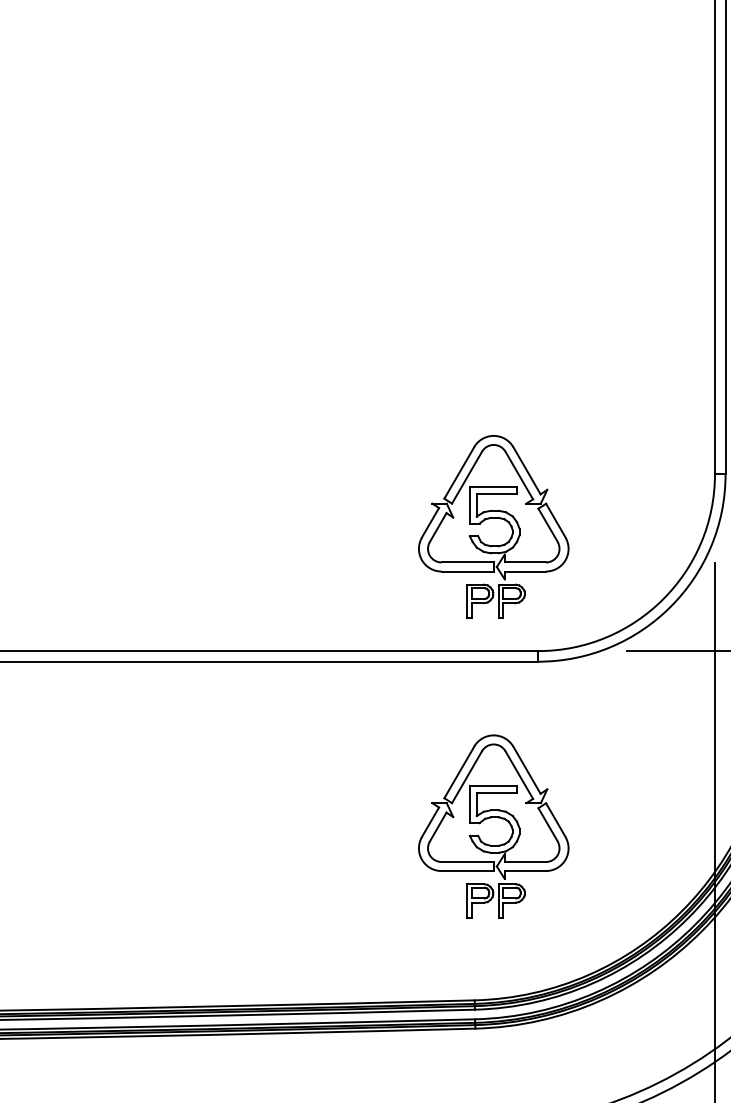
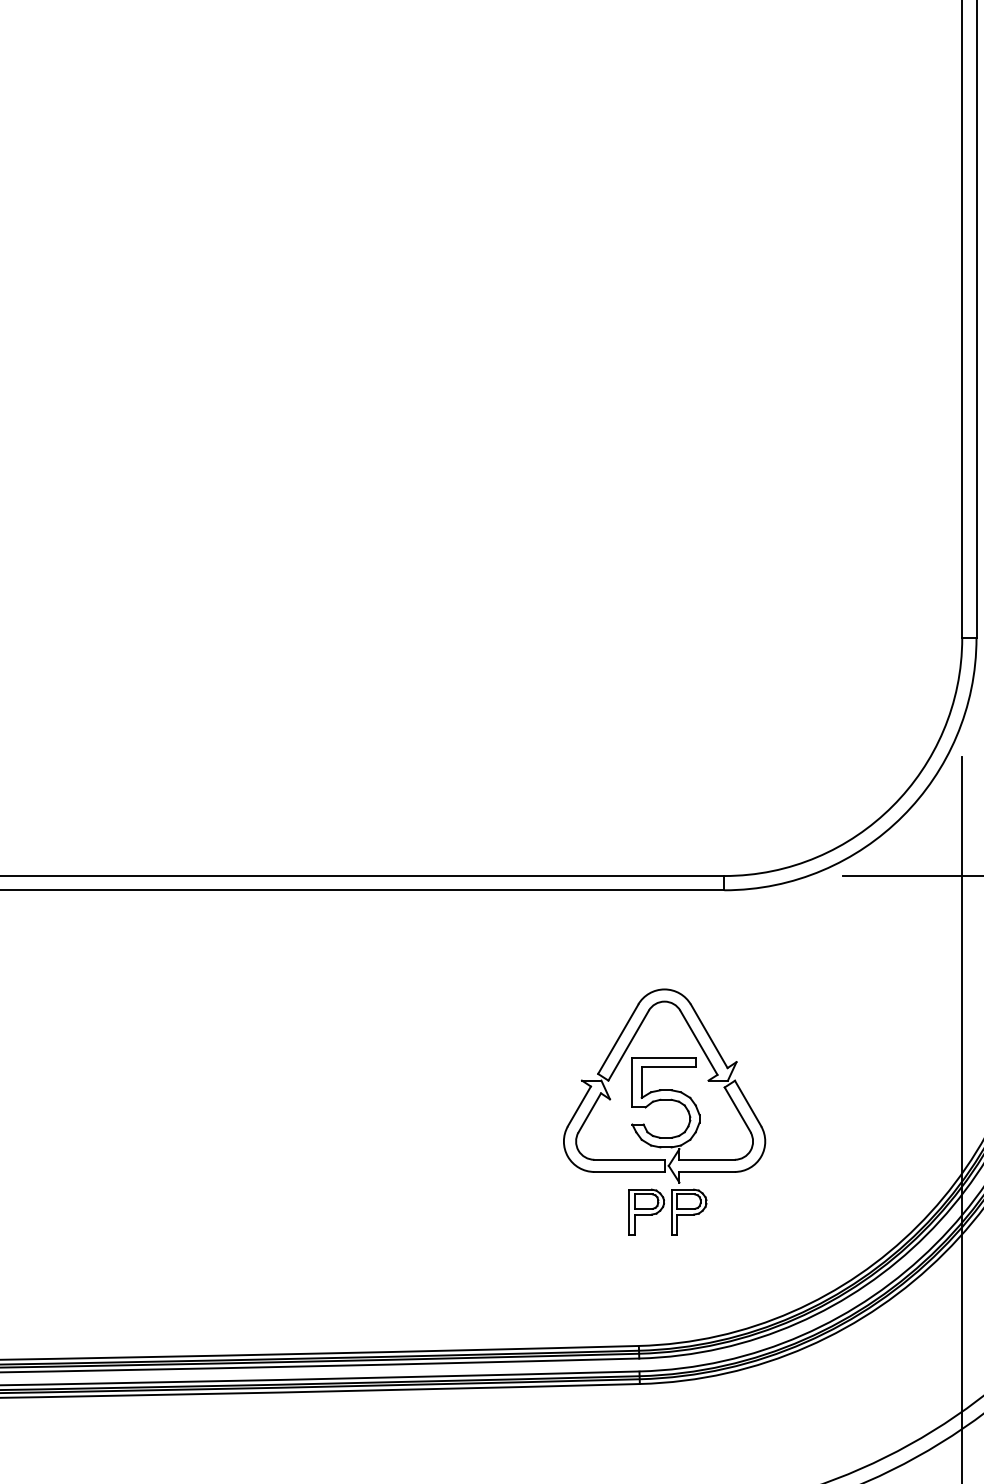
part: (493, 518) -> (664, 697), removed

